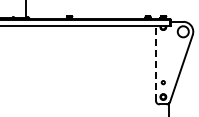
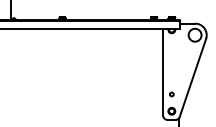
line: (155, 63) -> (162, 72), dashed -> solid

